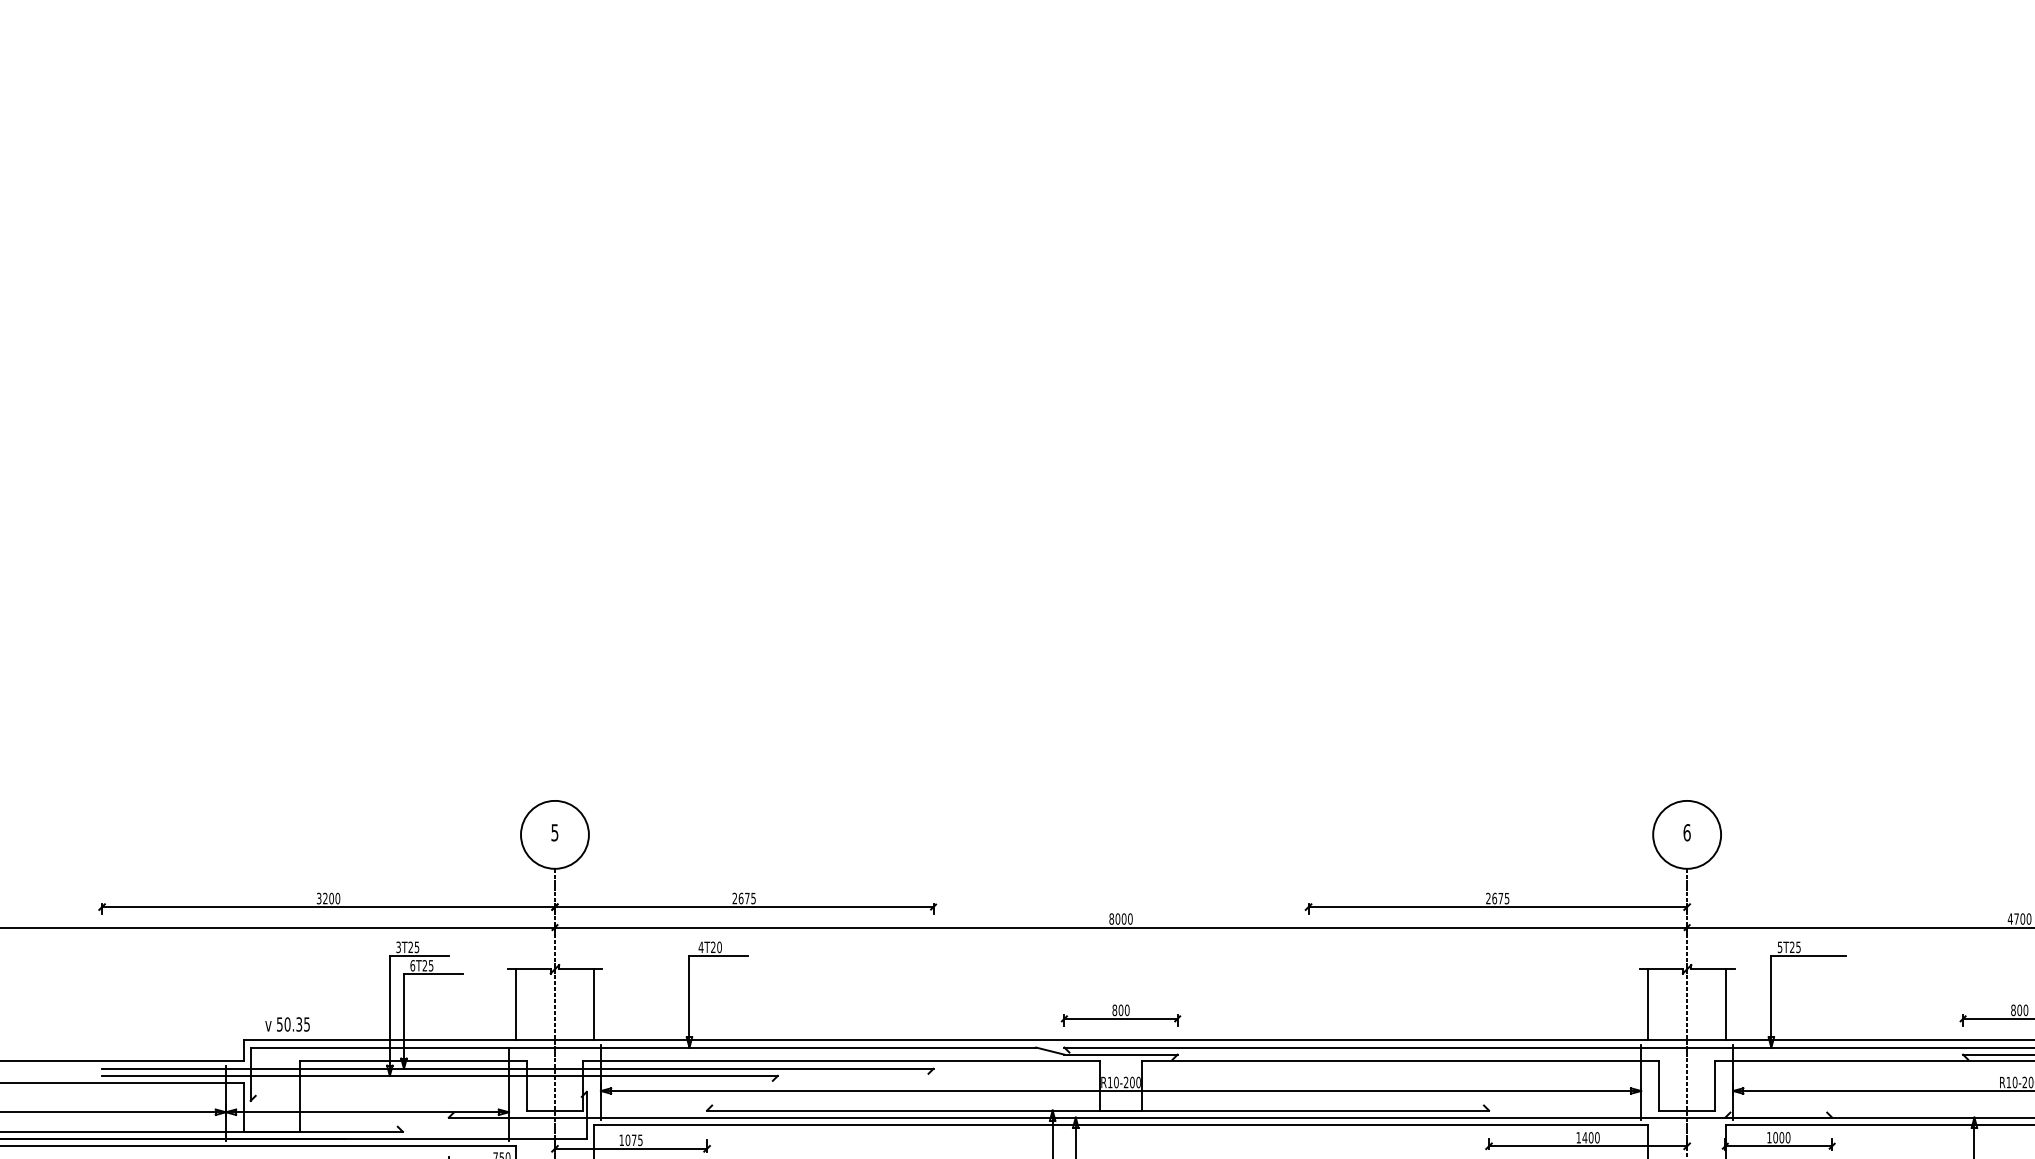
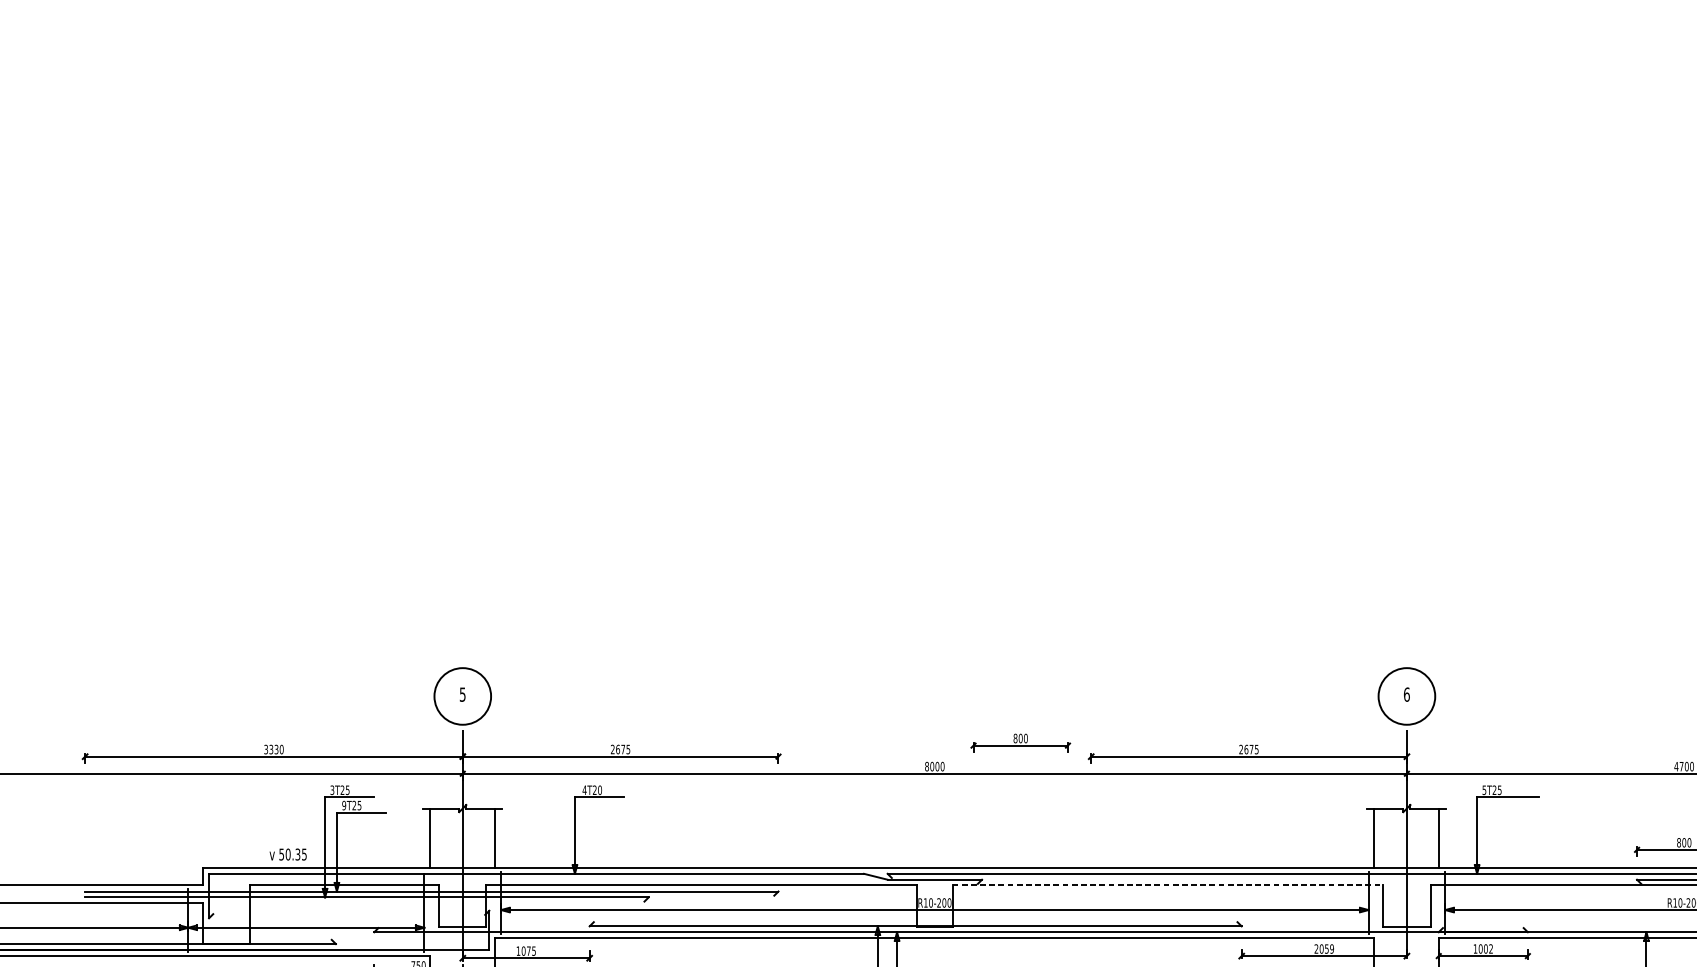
text: (328, 898) -> (273, 749), 3200 -> 3330
text: (412, 965) -> (343, 805), 6T25 -> 9T25
part: (1120, 1015) -> (1020, 742), moved
text: (287, 1024) -> (288, 854), moved
line: (1401, 1061) -> (1168, 885), solid -> dashed
text: (1587, 1137) -> (1323, 948), 1400 -> 2059
text: (1787, 1137) -> (1490, 948), 1000 -> 1002

